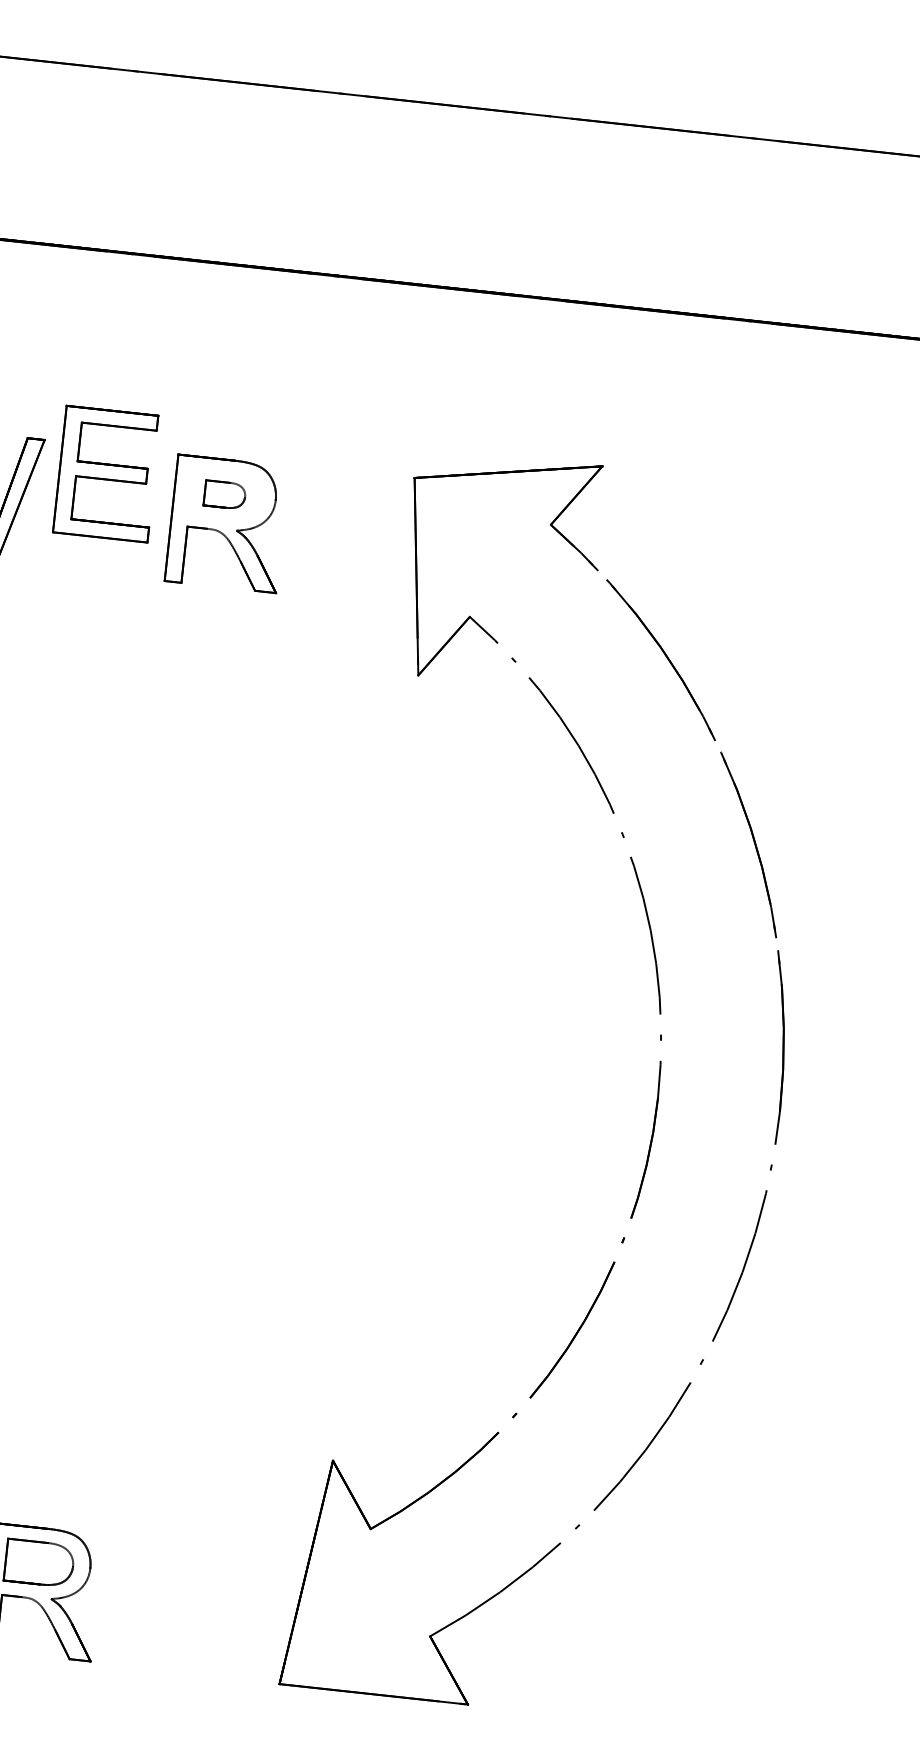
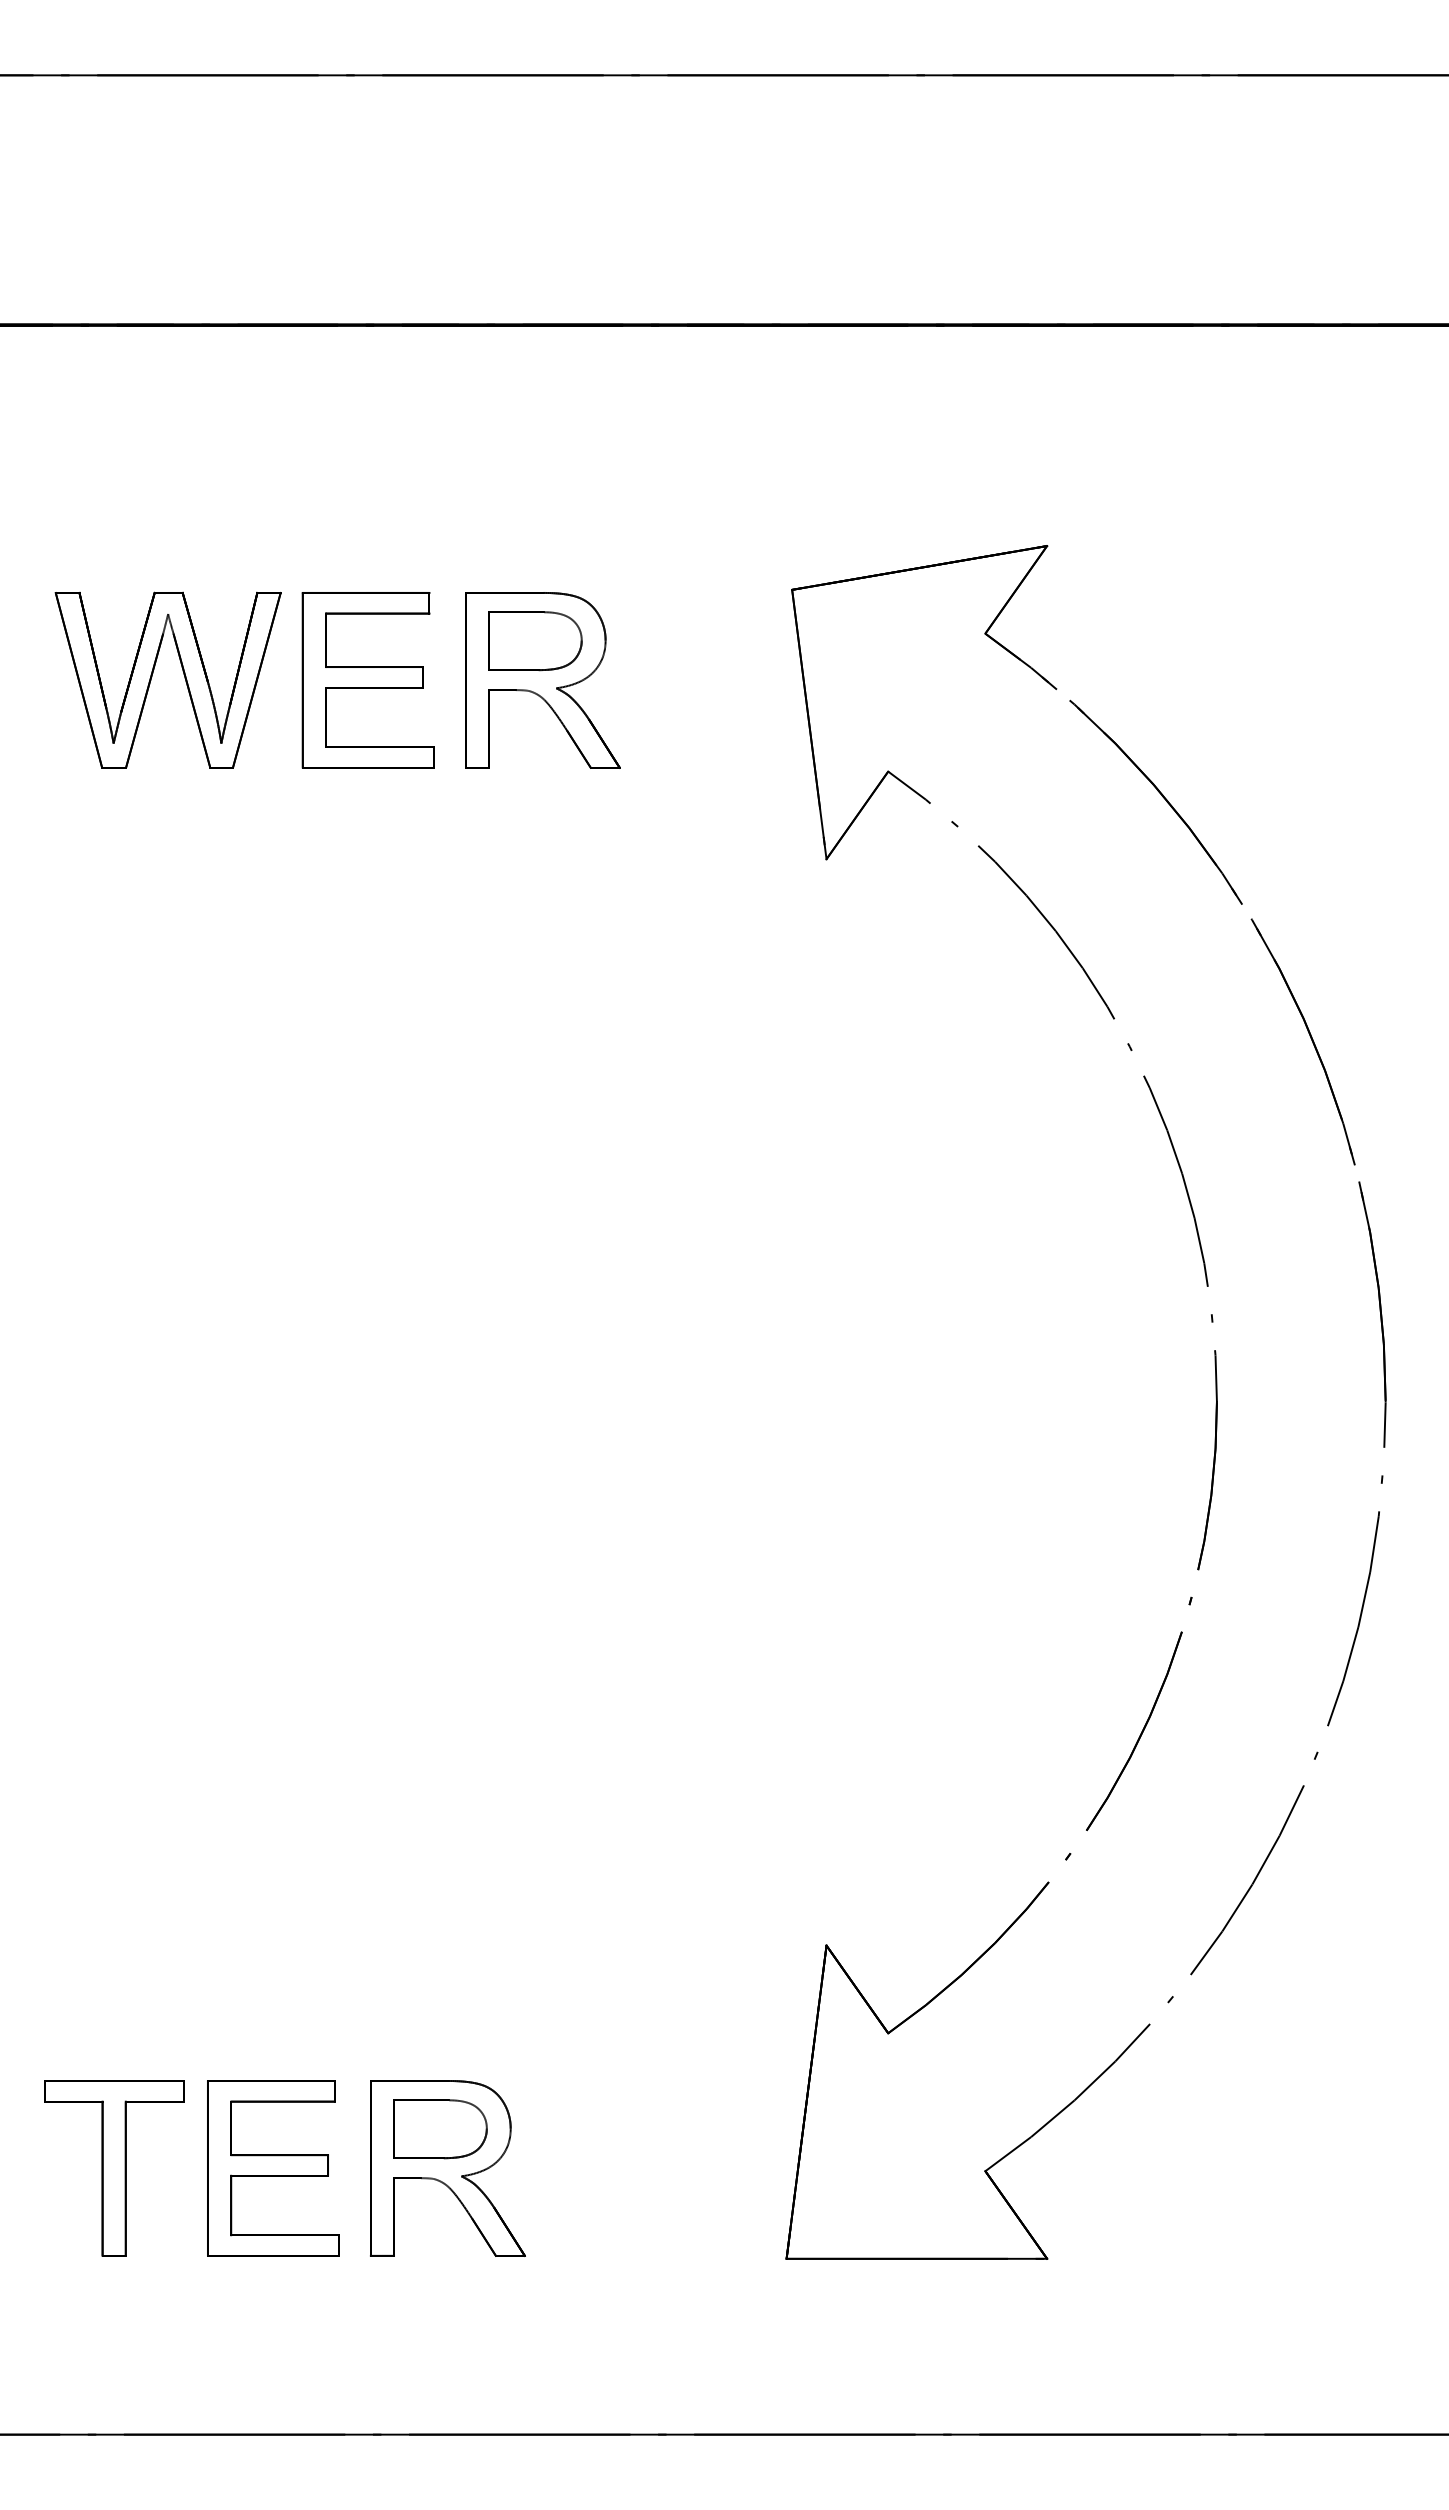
part: (106, 474) -> (367, 680), moved
part: (225, 495) -> (535, 641), size x1.67

